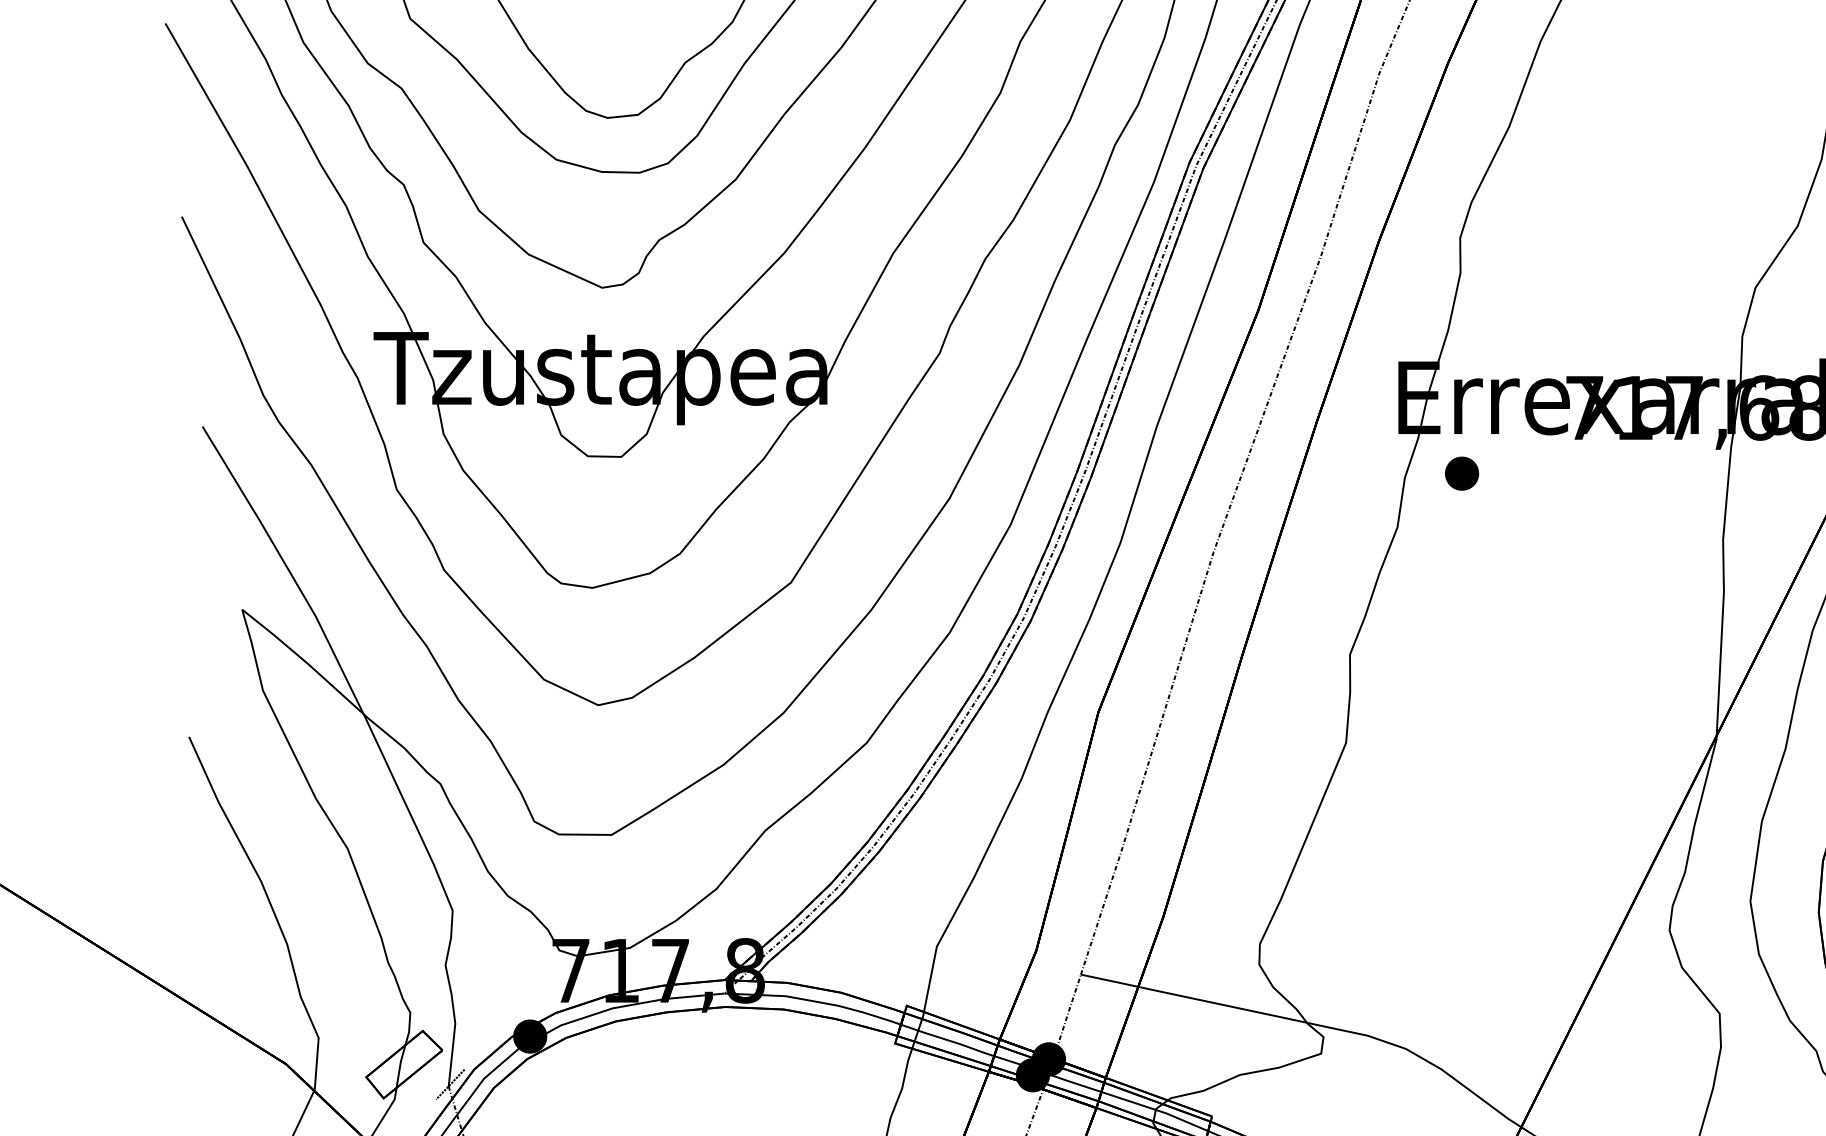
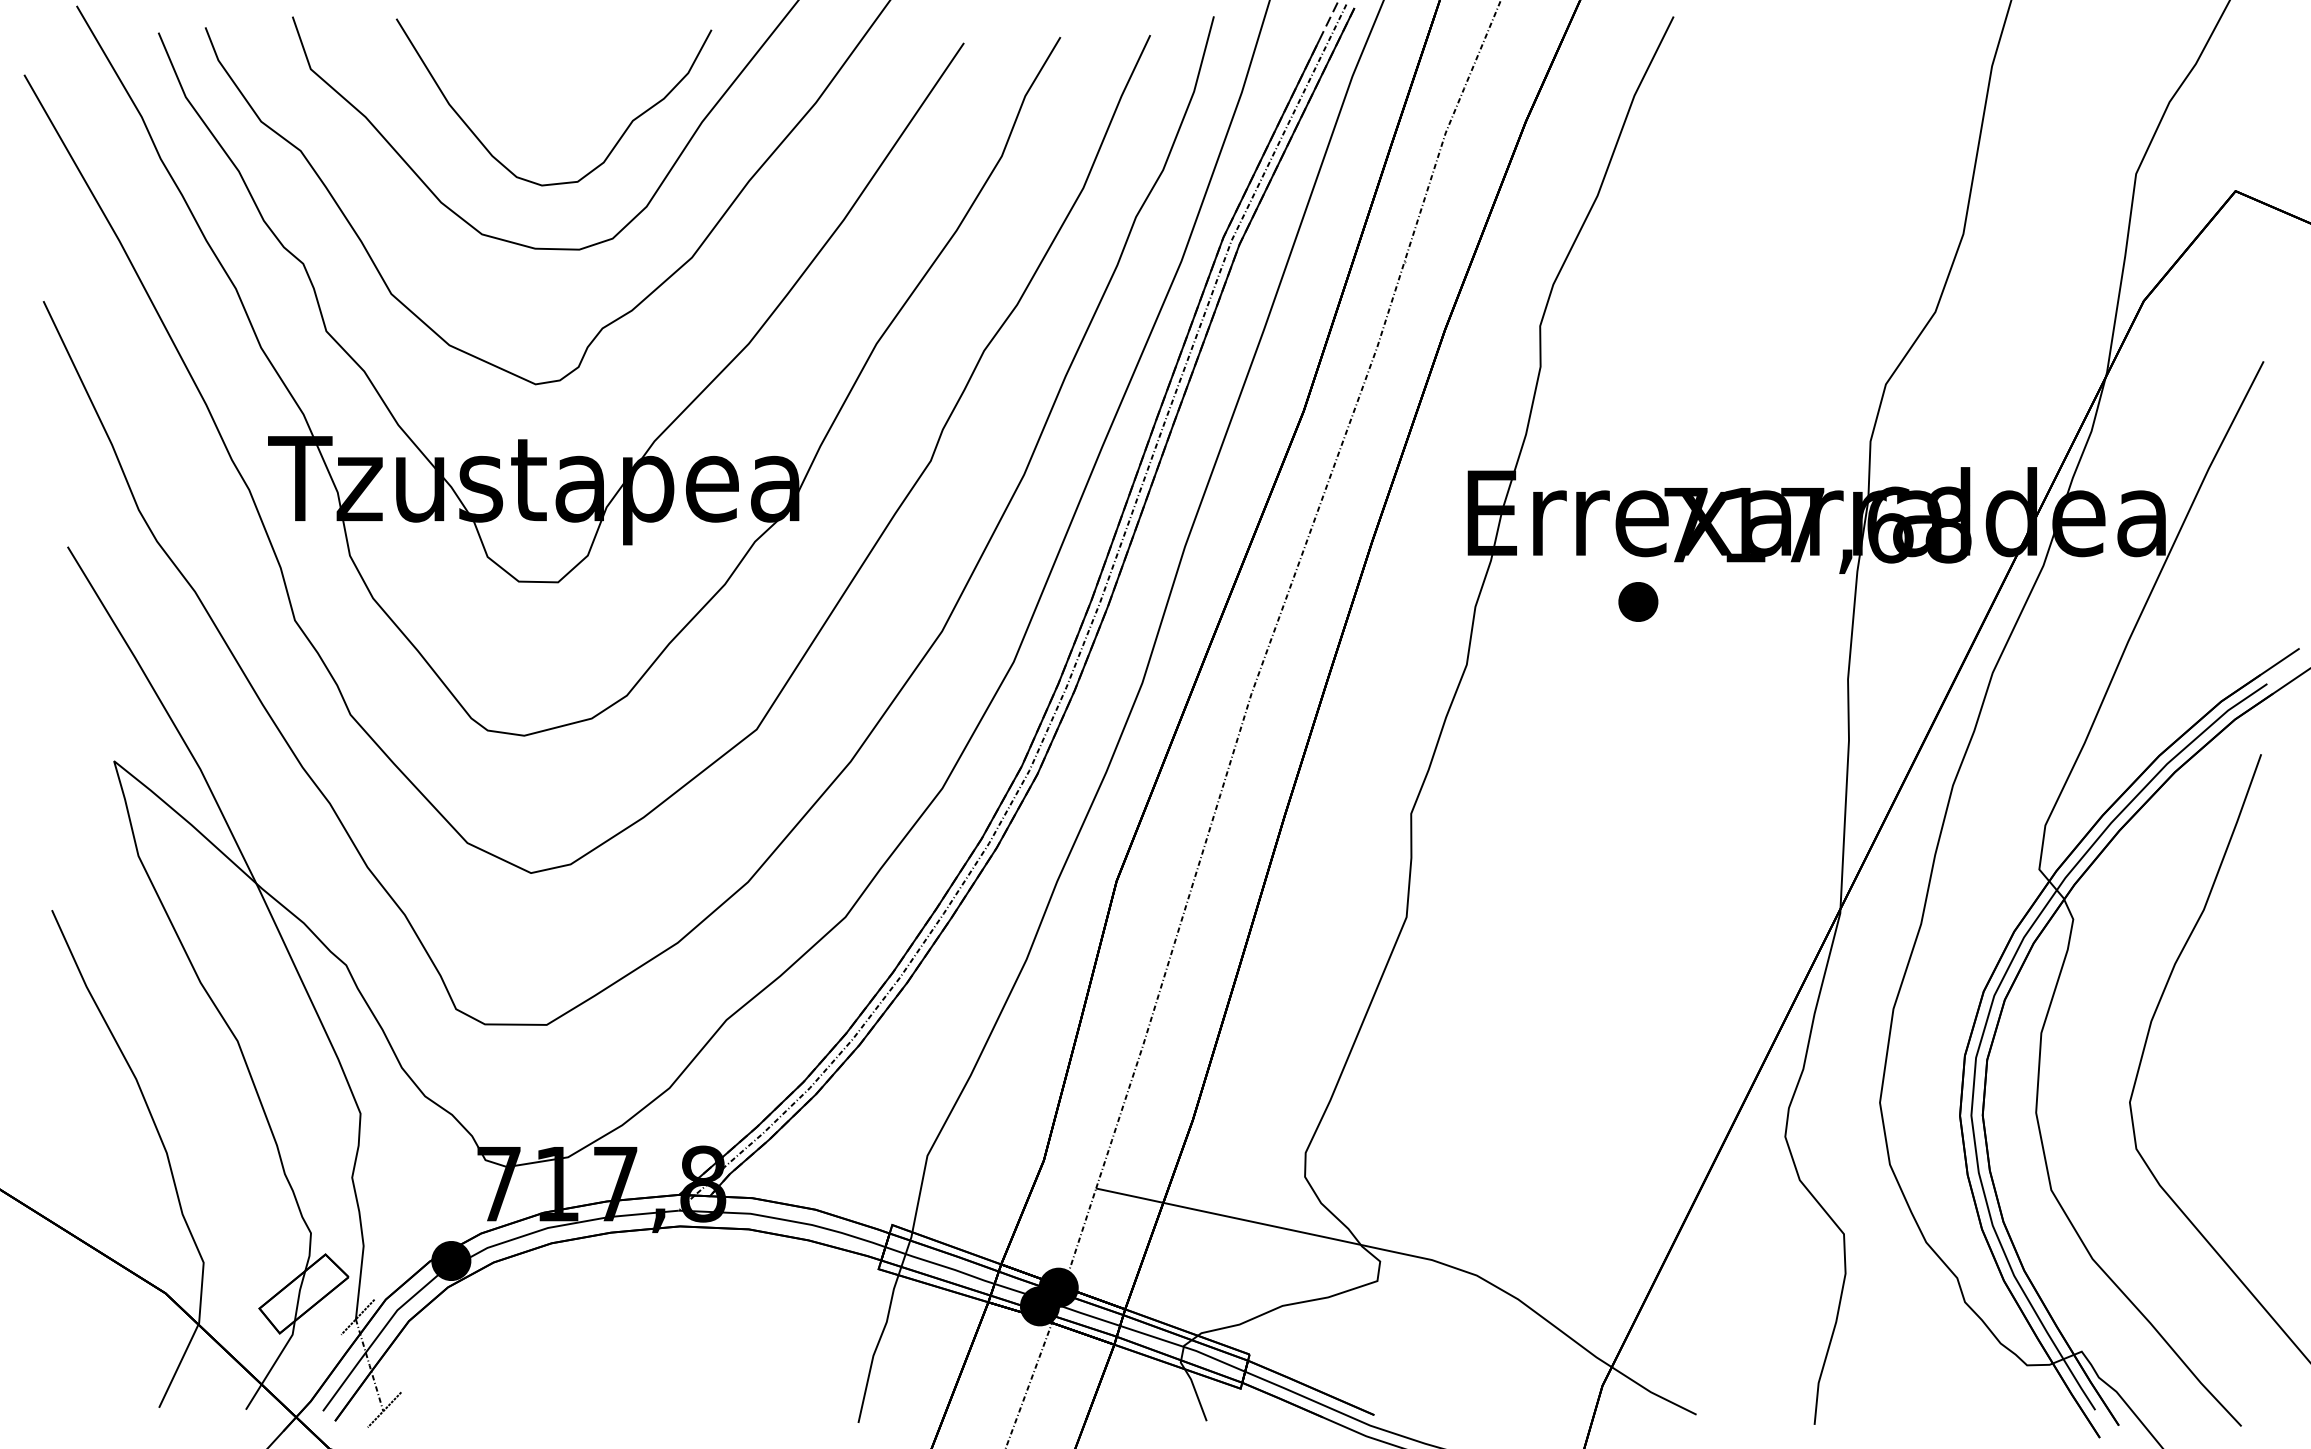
part: (1462, 473) -> (1638, 601), moved

